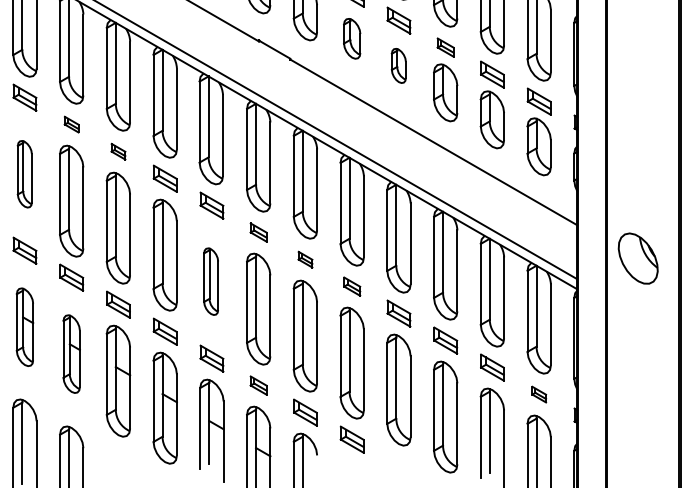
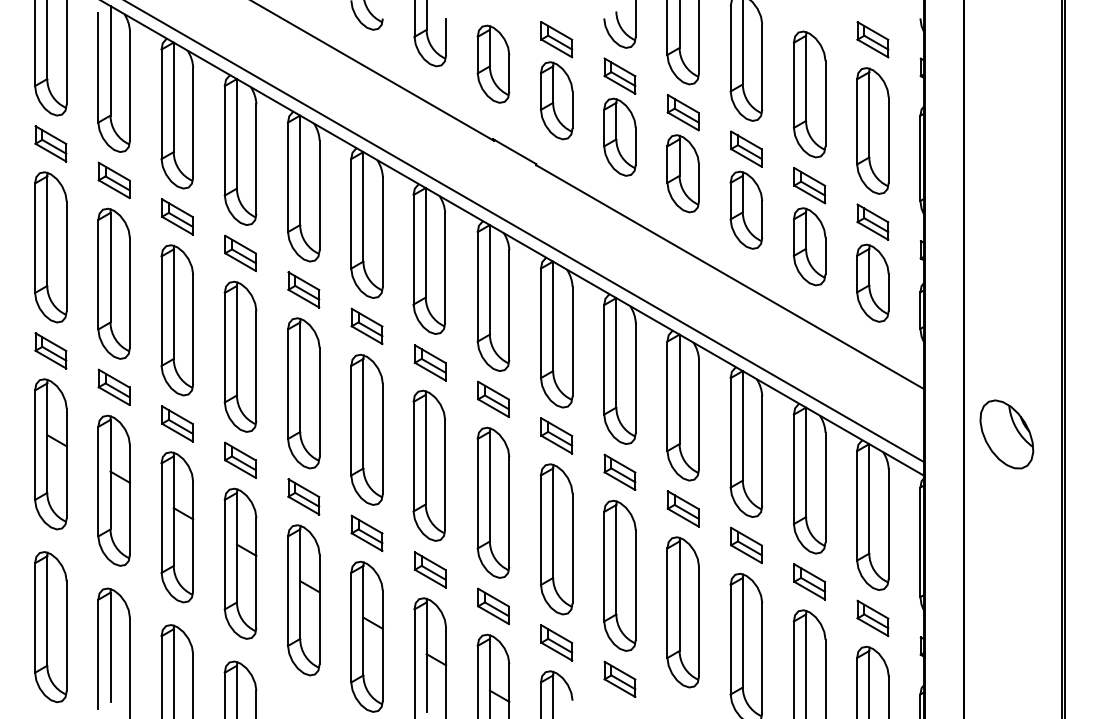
part: (351, 38) -> (619, 136), size x1.43
part: (445, 47) -> (746, 148), size x1.43
part: (398, 65) -> (682, 173), size x1.67
part: (71, 124) -> (240, 252), size x1.67
part: (118, 151) -> (303, 289), size x1.67
part: (24, 174) -> (176, 320), size x1.67
part: (258, 232) -> (493, 398), size x1.43
part: (305, 259) -> (556, 435), size x1.67
part: (210, 281) -> (428, 465), size x1.67
part: (351, 286) -> (619, 472), size x1.43
part: (25, 327) -> (177, 527), size x1.43
part: (71, 354) -> (240, 563), size x1.43
part: (258, 385) -> (493, 605), size x1.43
part: (538, 394) -> (872, 618), size x1.67

